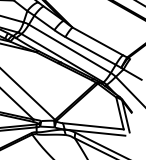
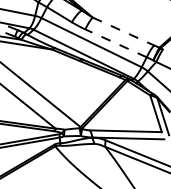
line: (97, 41) -> (123, 31), solid -> dashed
line: (90, 51) -> (116, 43), solid -> dashed

